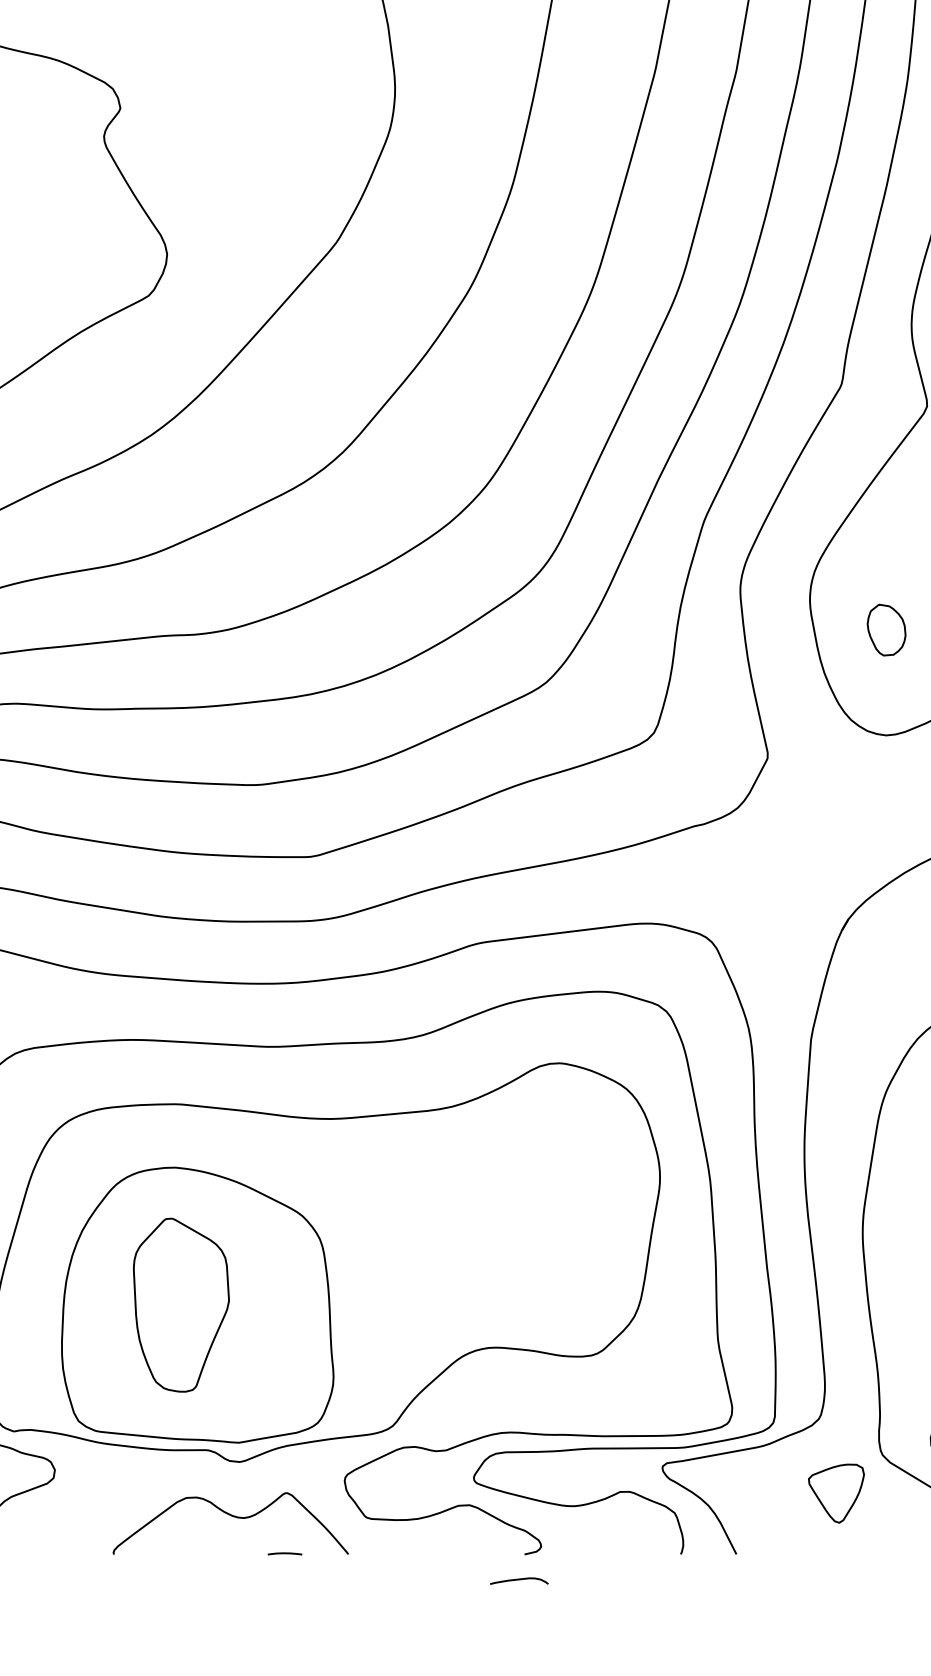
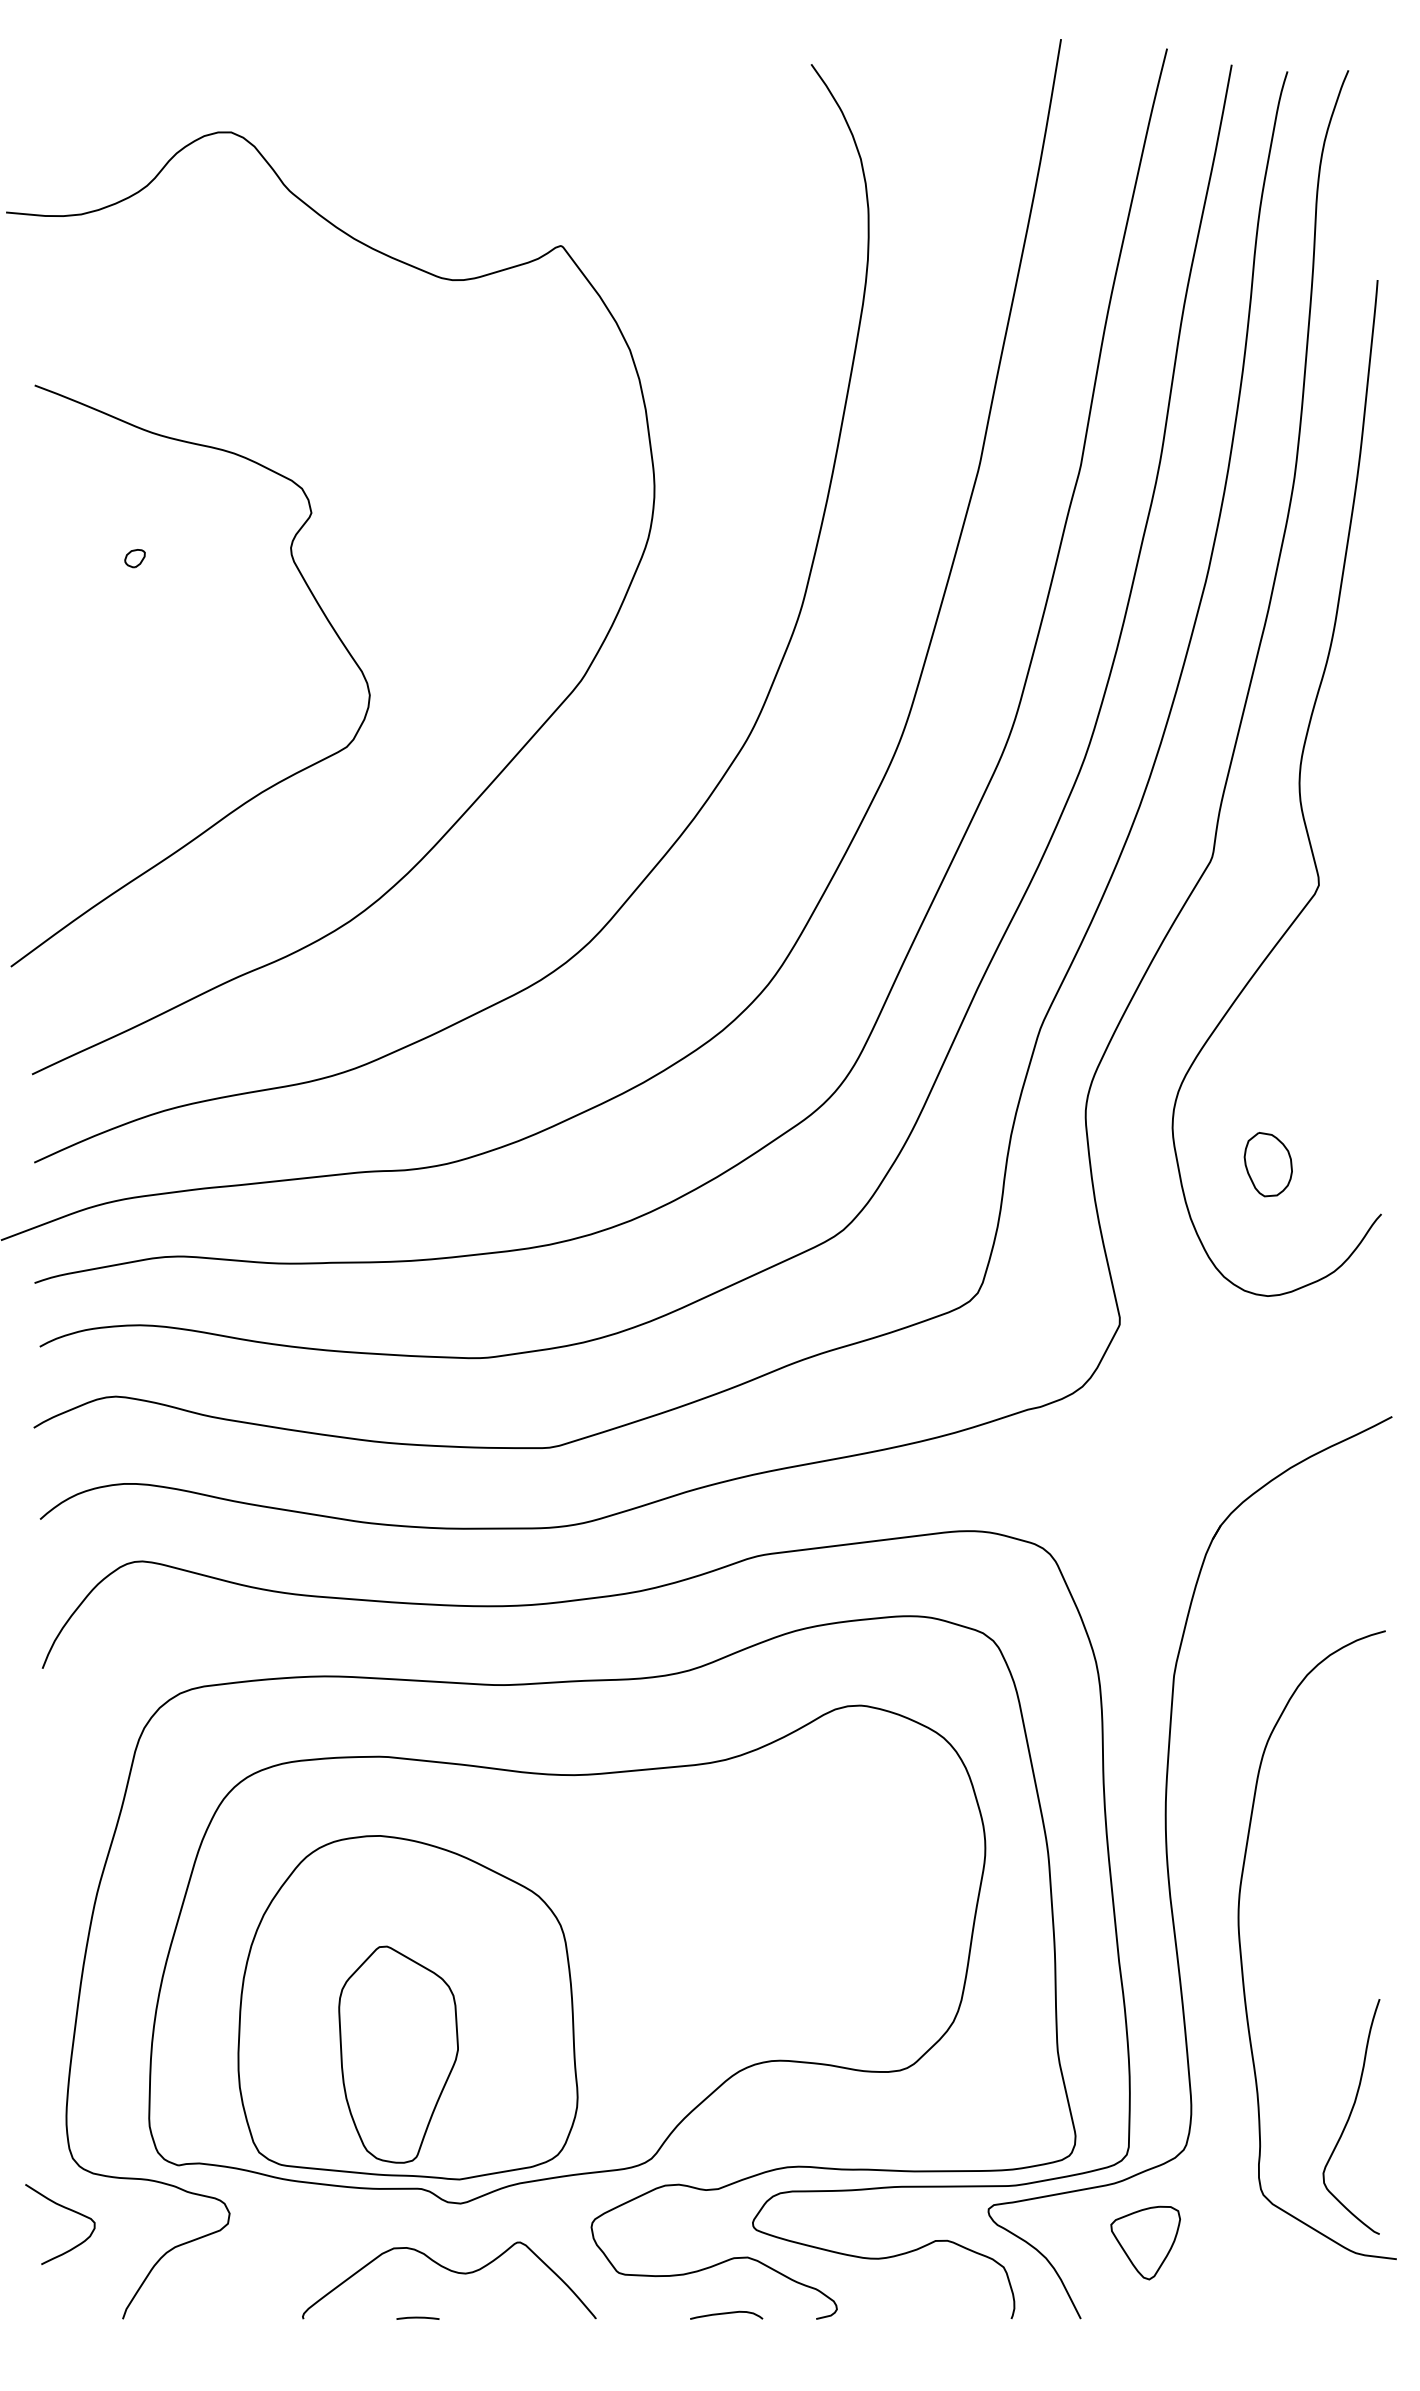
part: (181, 1305) -> (398, 2054), moved
part: (836, 1493) -> (1145, 2242), moved
line: (284, 1553) -> (417, 2317), moved
curve: (519, 1580) -> (726, 2314), moved

